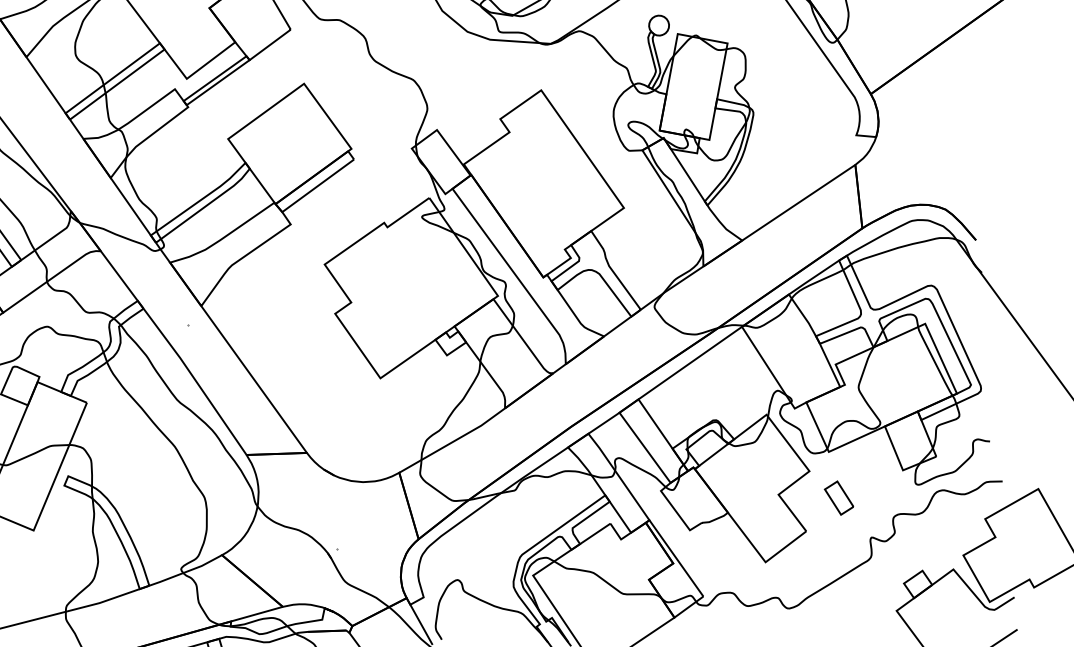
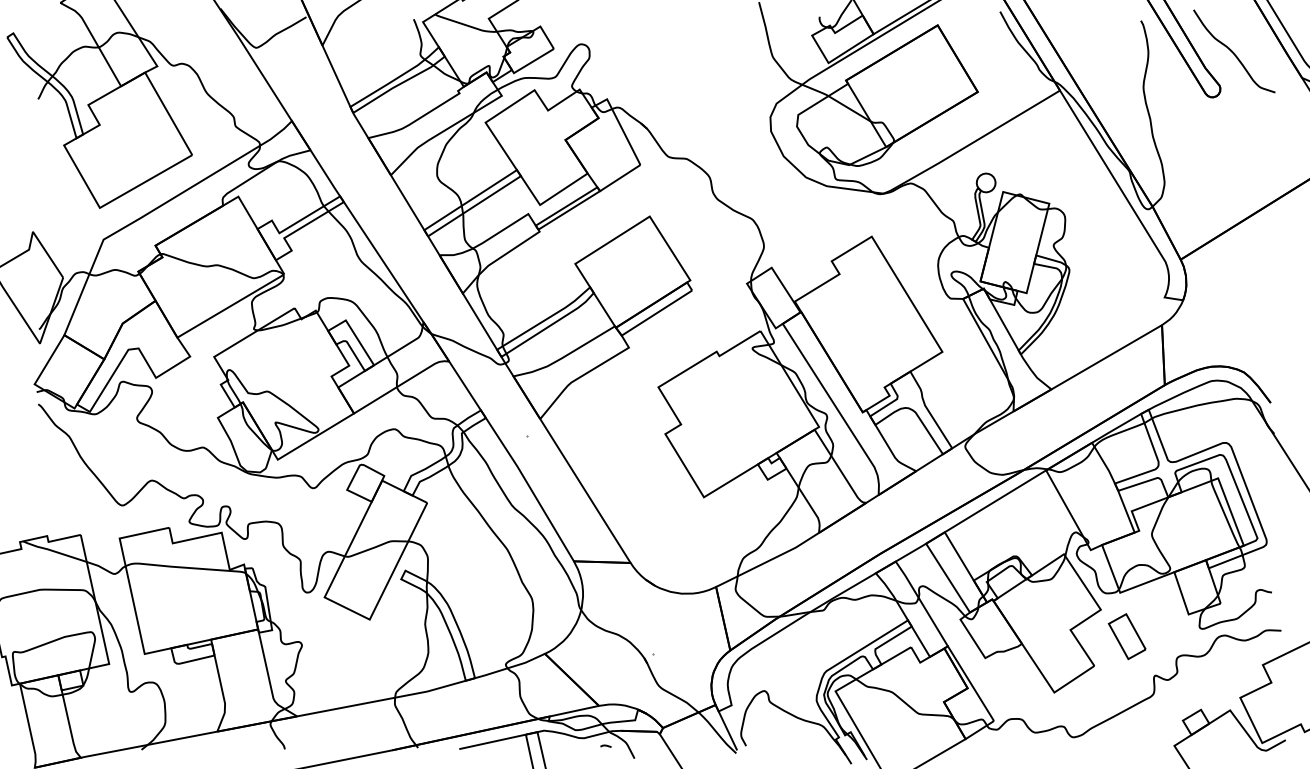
part: (838, 497) -> (1126, 636), size x1.43

